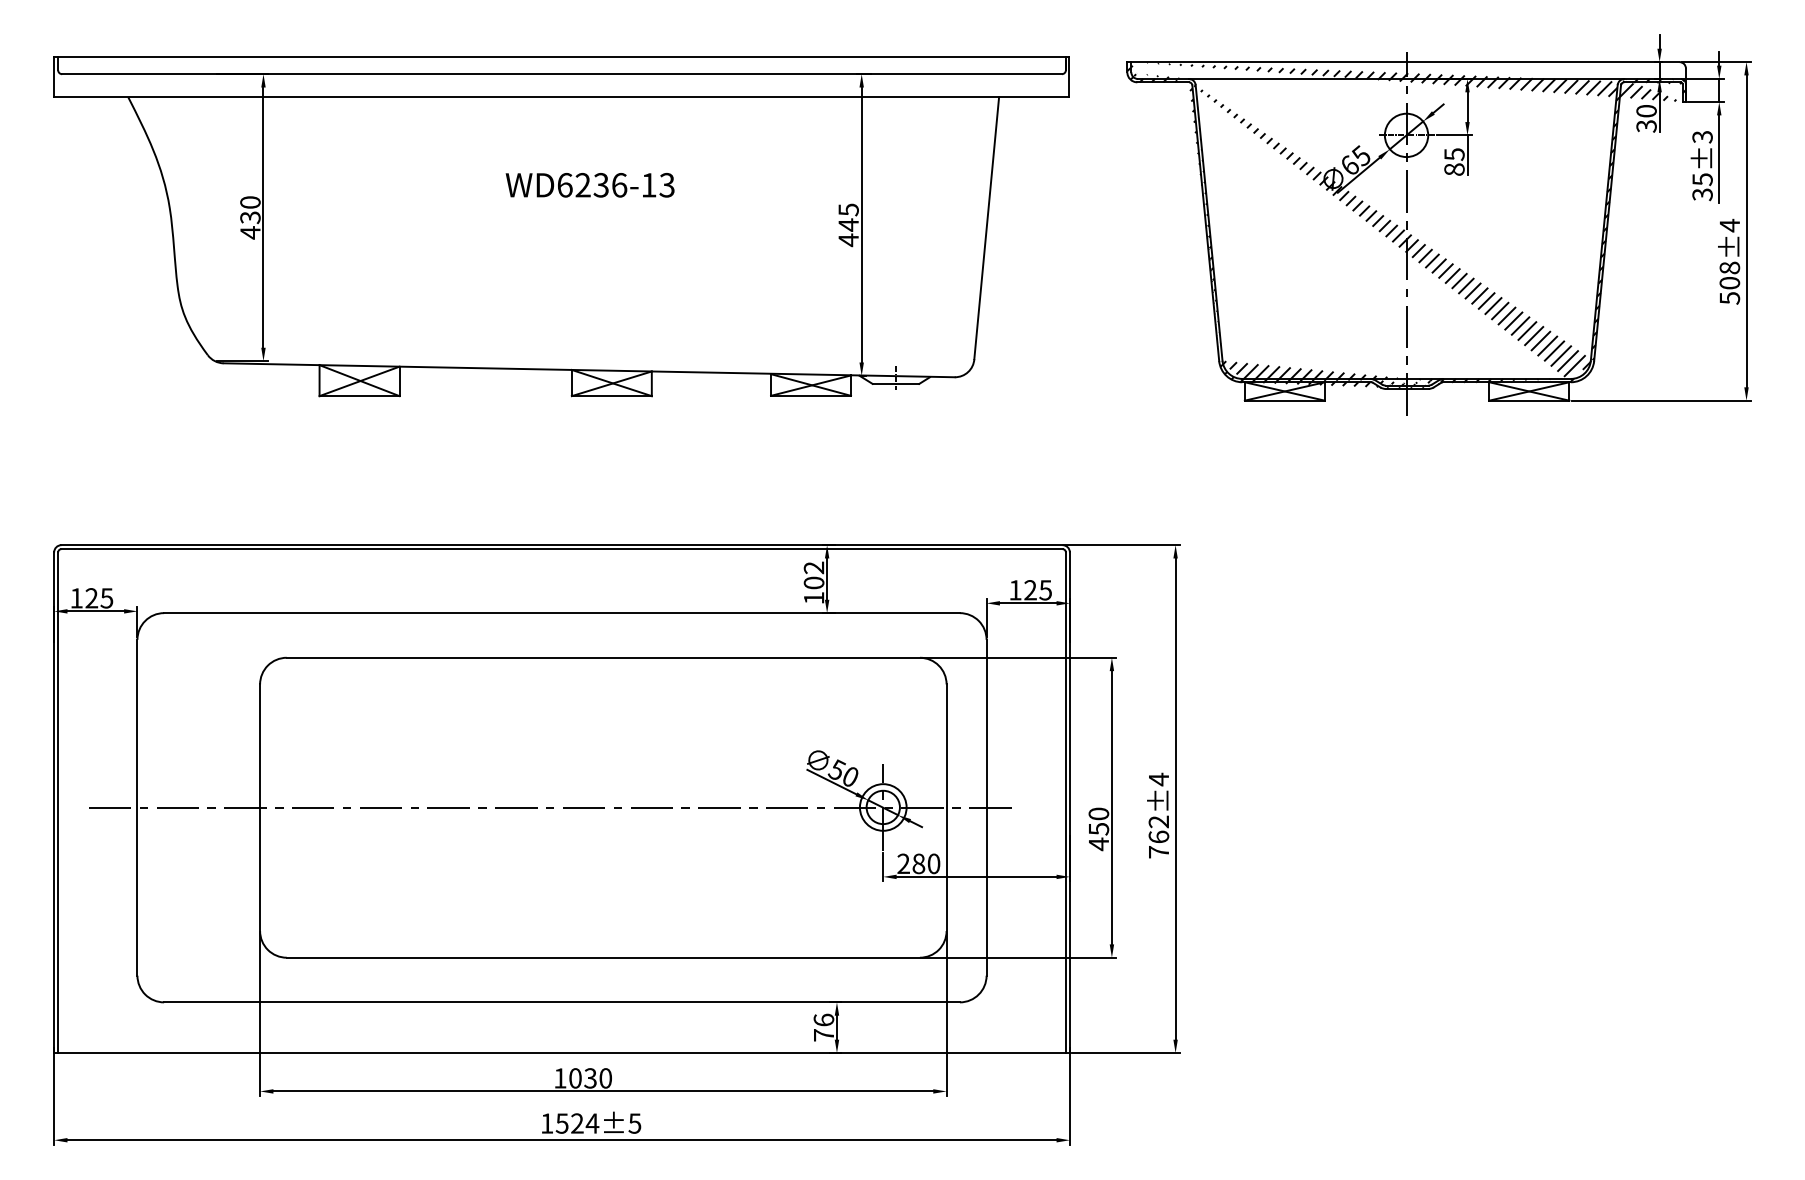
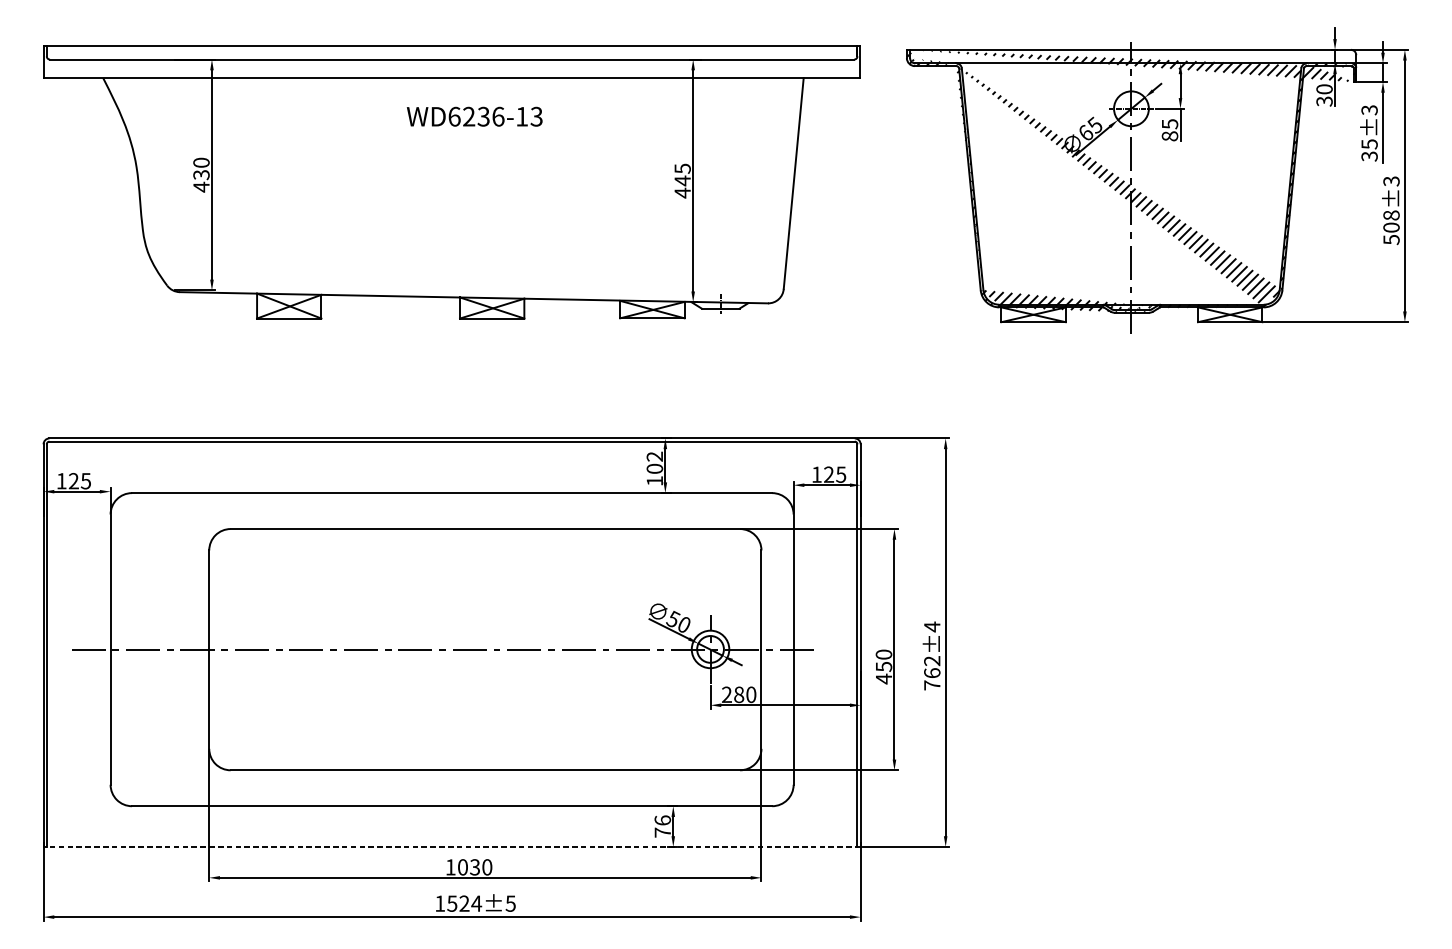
text: (589, 185) -> (474, 116), moved
text: (1729, 225) -> (1391, 181), 508±4 -> 508±3
line: (562, 1053) -> (452, 847), solid -> dashed

